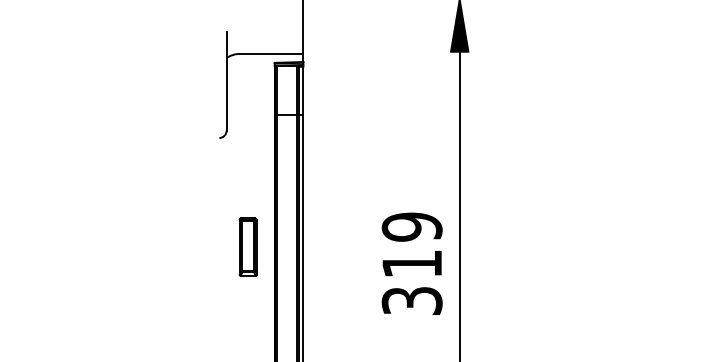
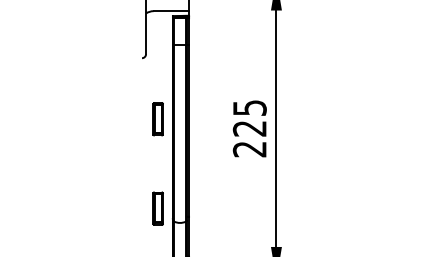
text: (411, 263) -> (249, 128), 319 -> 225

